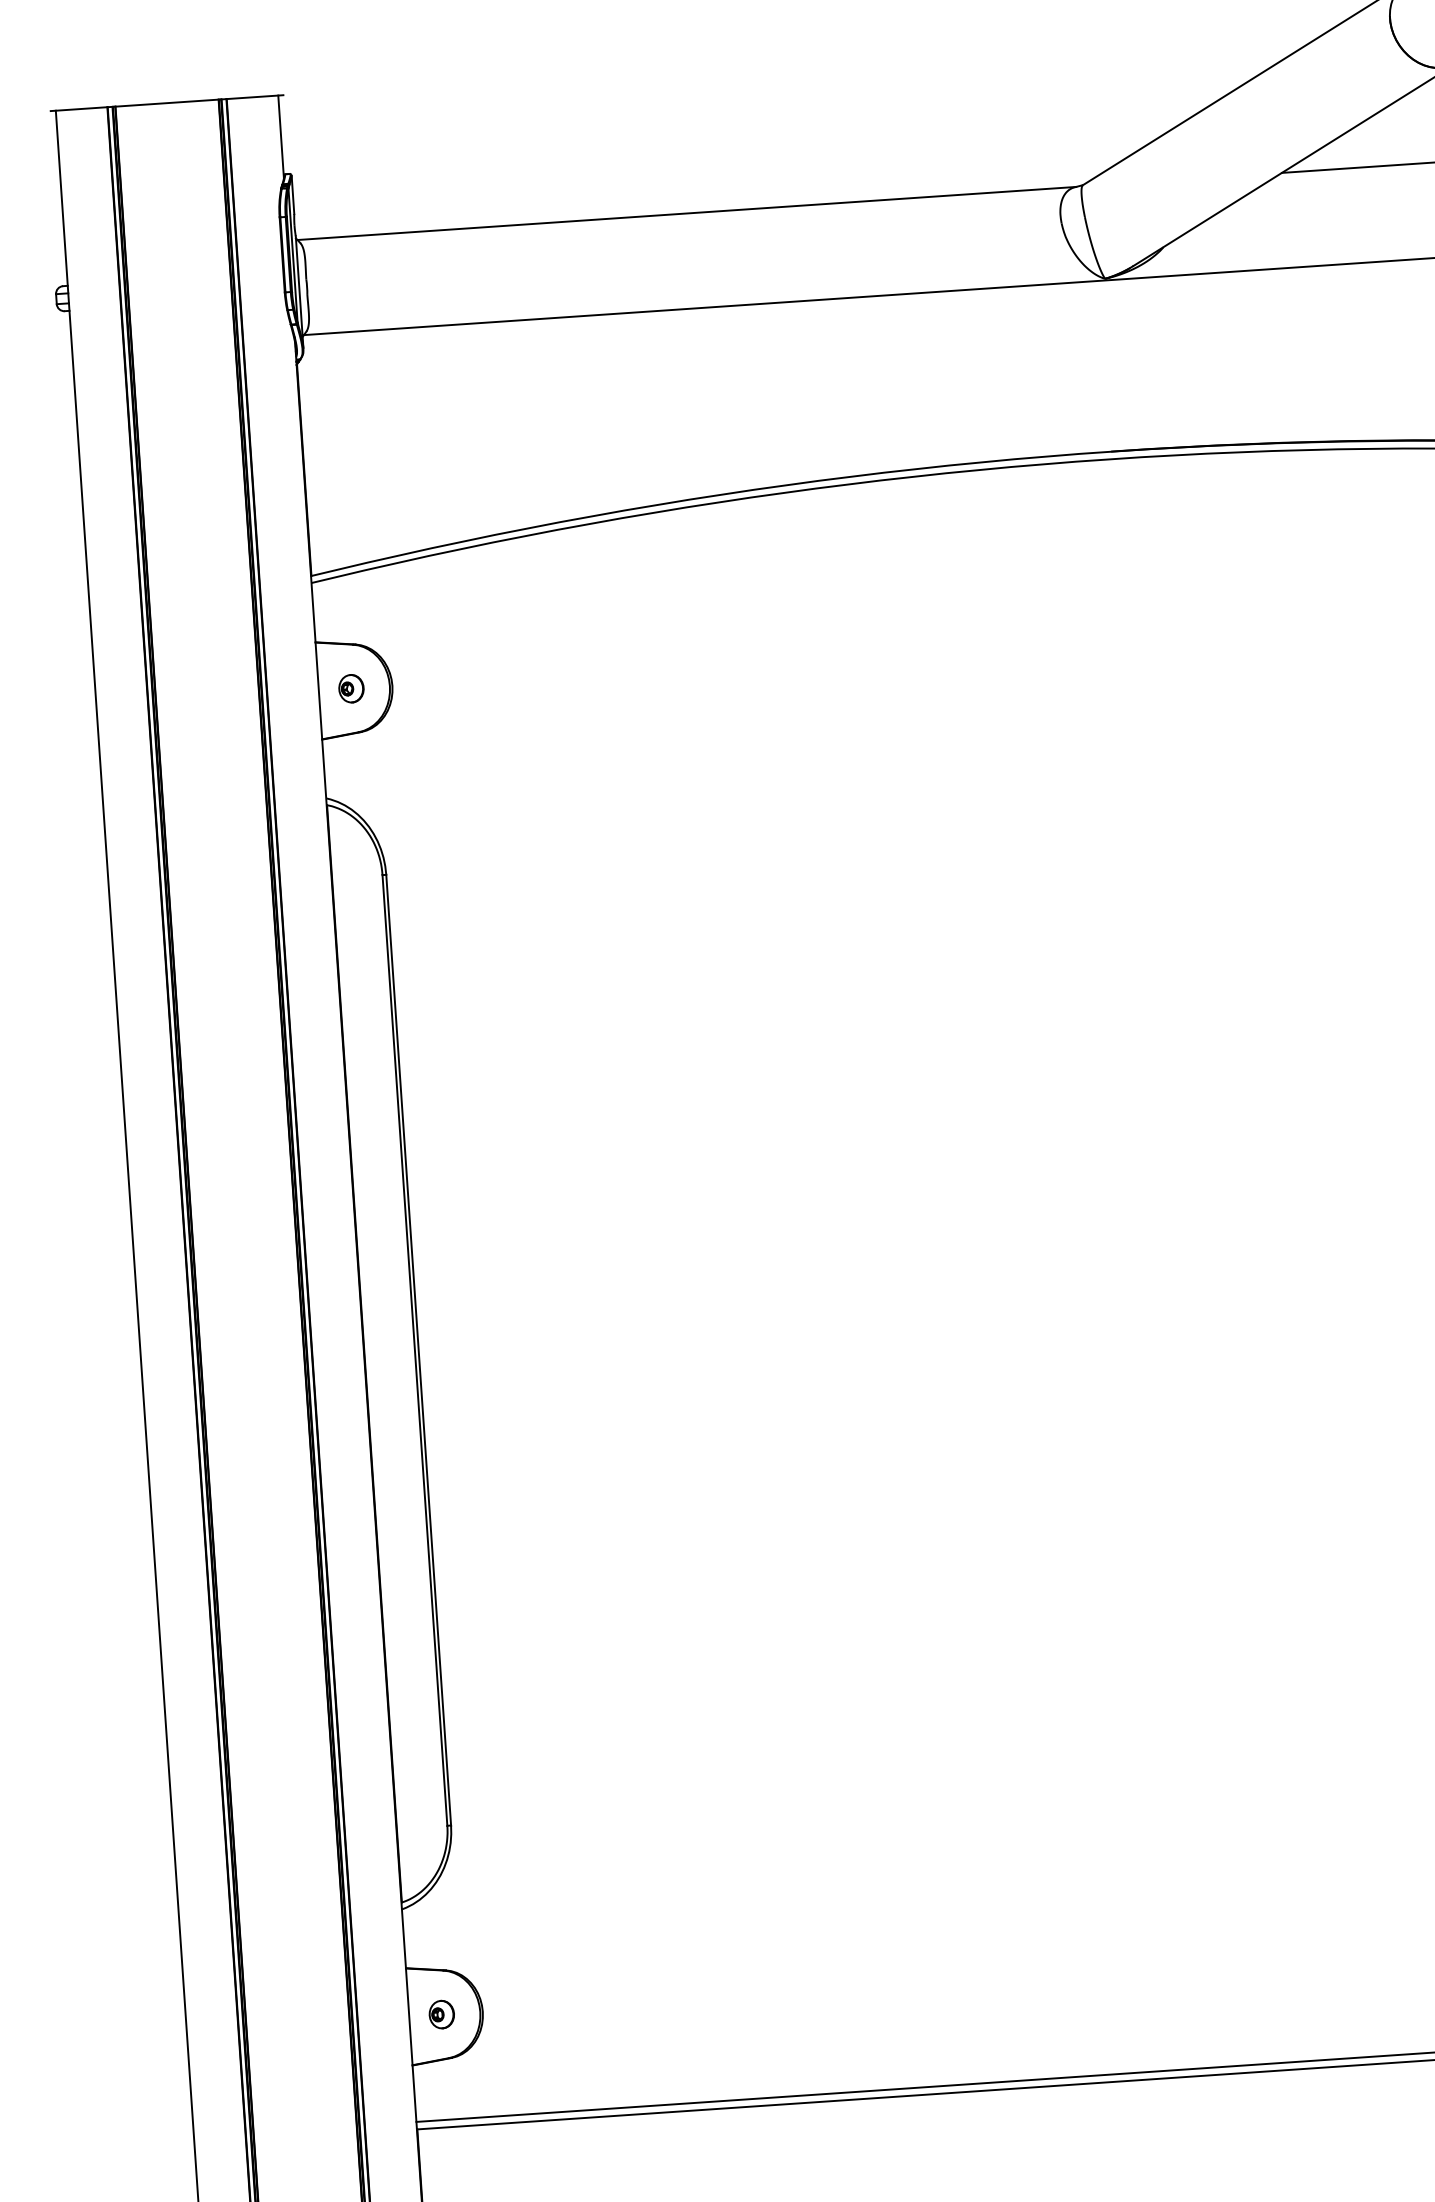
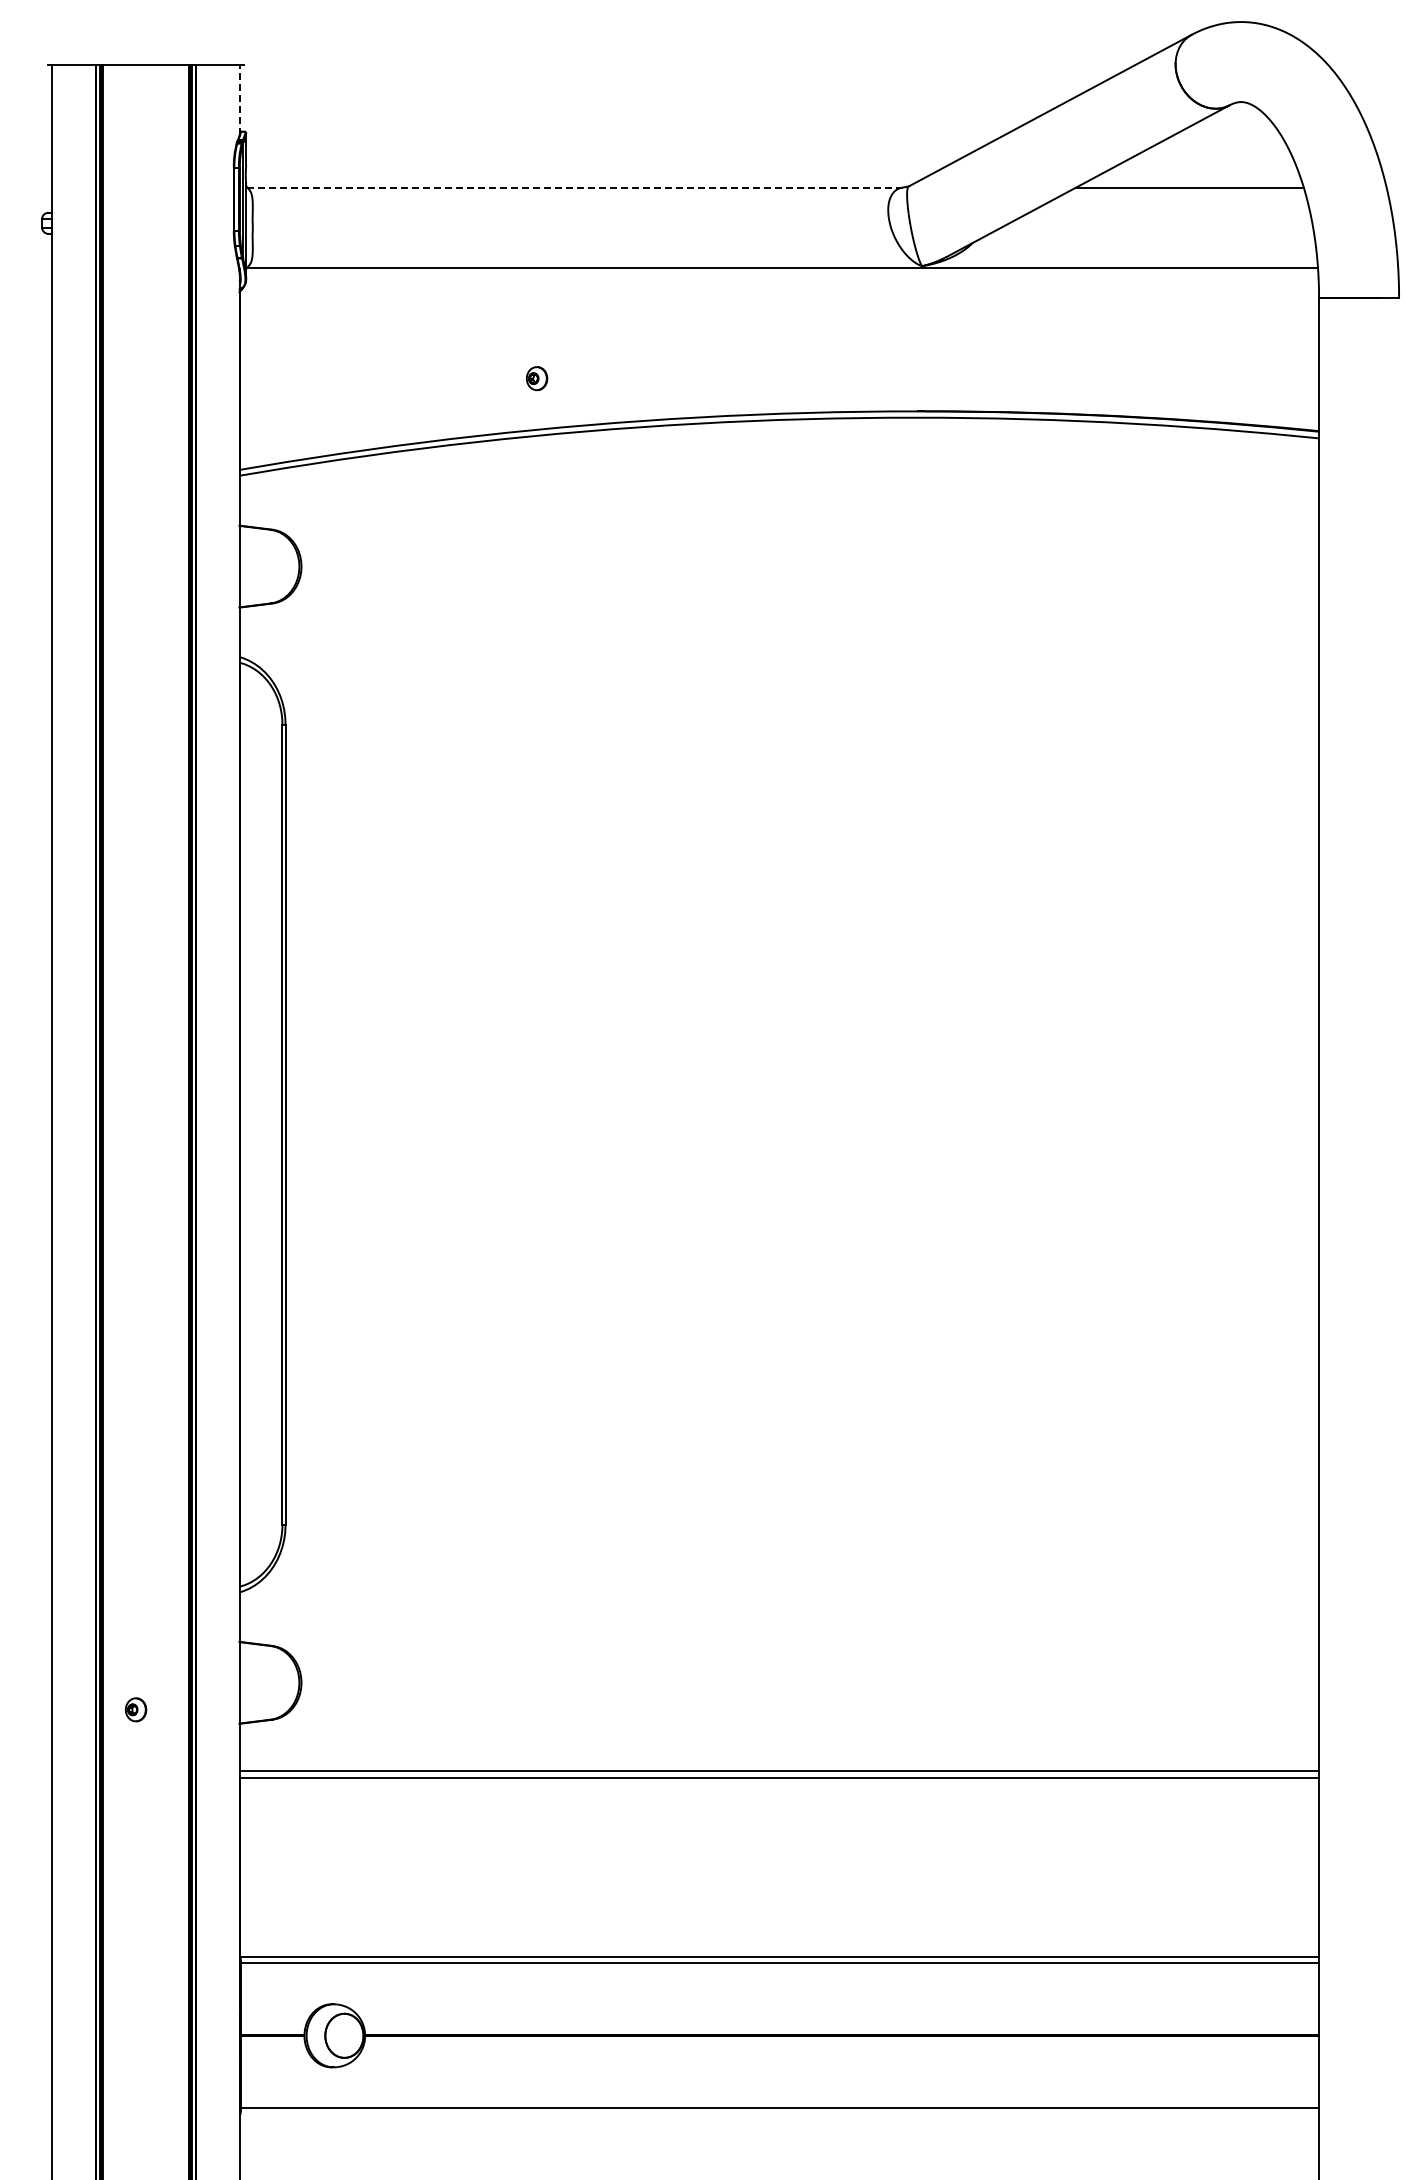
line: (280, 137) -> (239, 100), solid -> dashed
line: (687, 213) -> (575, 187), solid -> dashed
part: (351, 688) -> (537, 378), moved
part: (441, 2014) -> (135, 1709), moved

